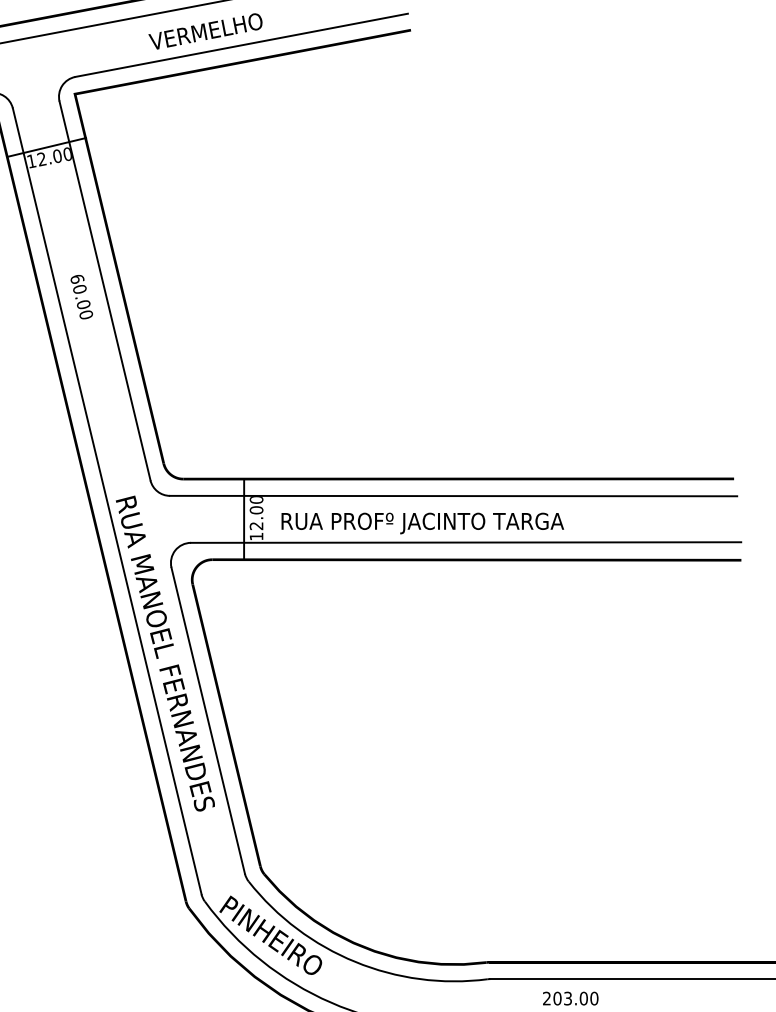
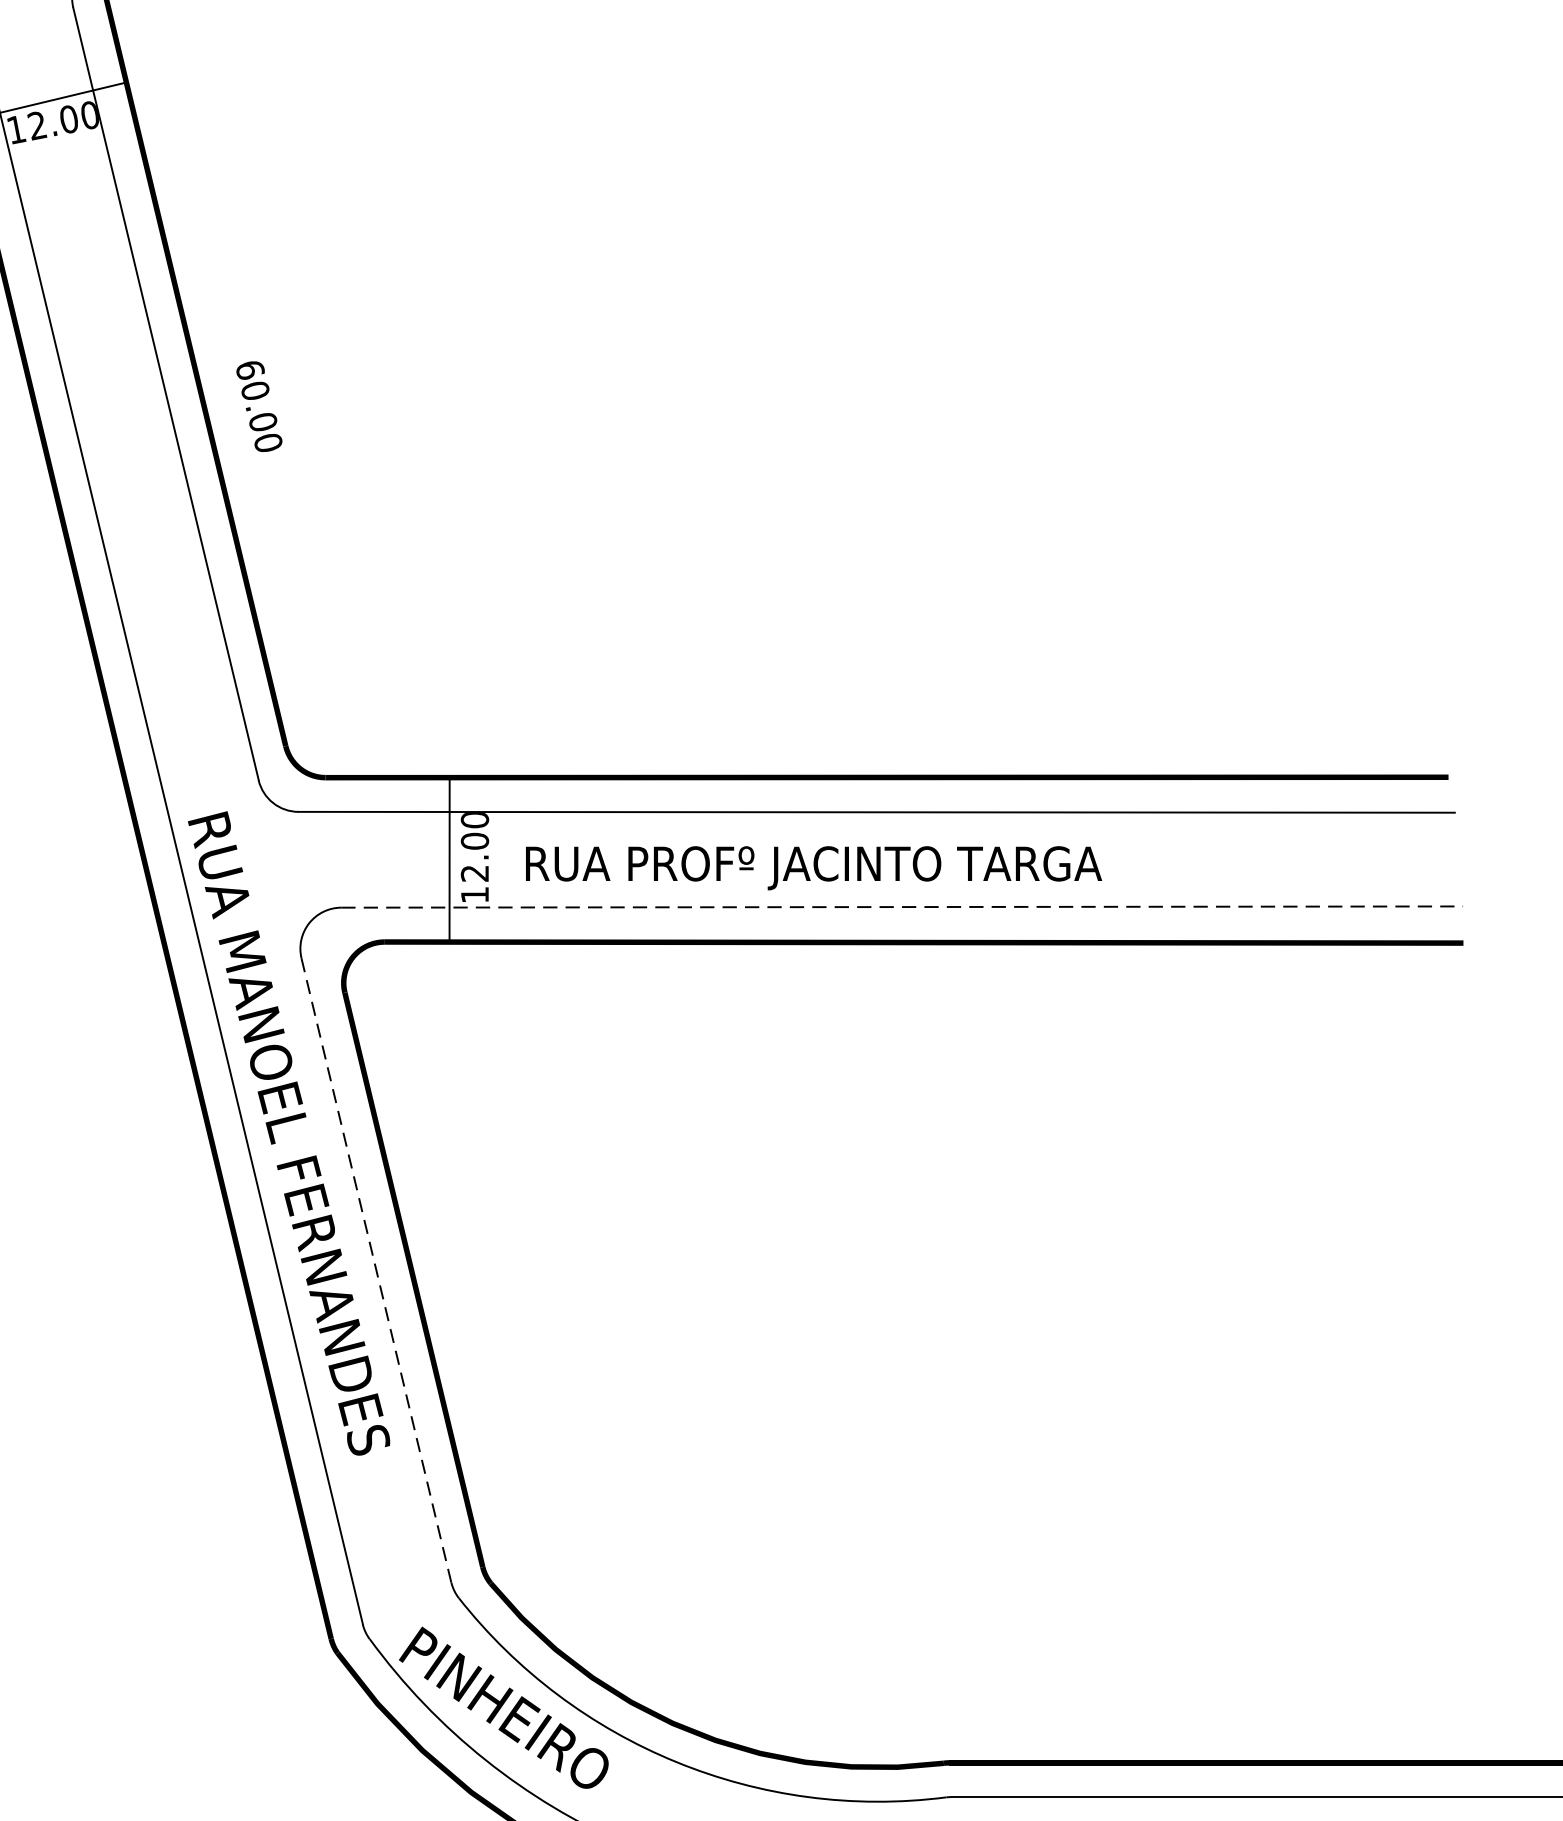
text: (81, 297) -> (258, 407), moved
line: (466, 542) -> (902, 906), solid -> dashed
line: (208, 721) -> (376, 1271), solid -> dashed

